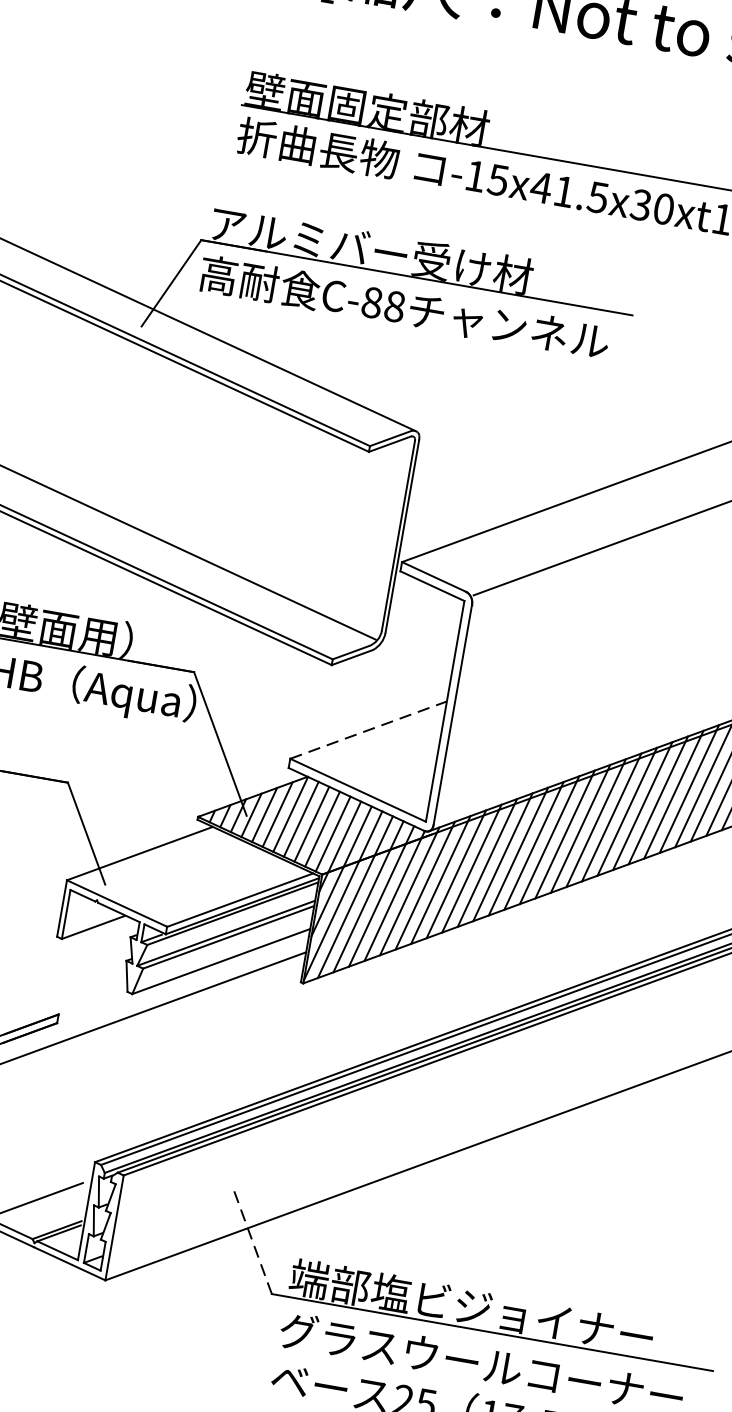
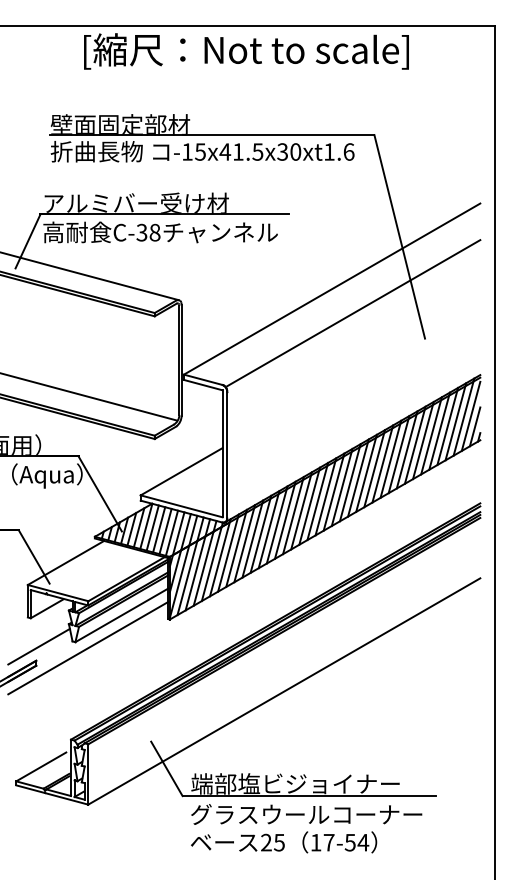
text: (371, 302) -> (141, 232), C-88 -> C-38
line: (370, 729) -> (182, 471), dashed -> solid
line: (66, 990) -> (38, 646), added
line: (252, 1241) -> (166, 768), dashed -> solid

